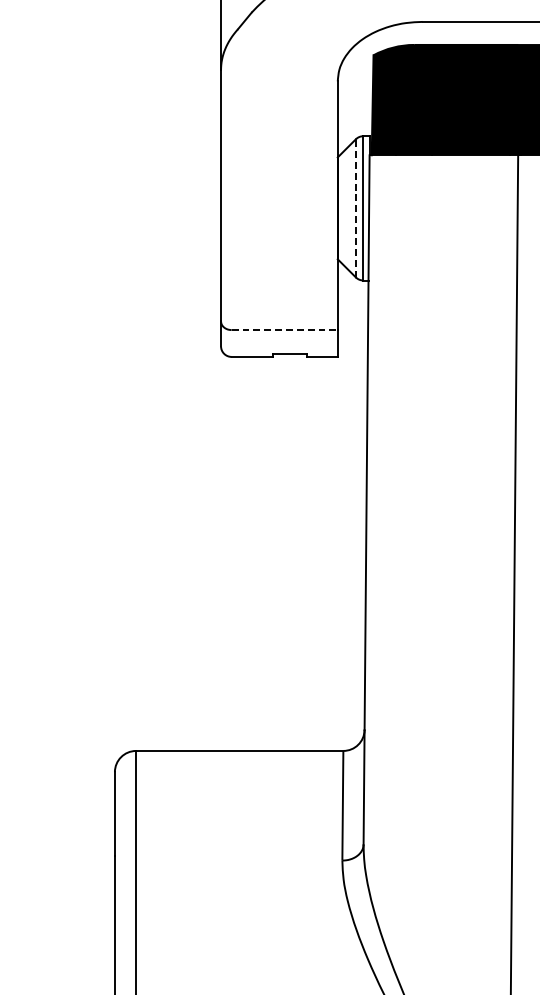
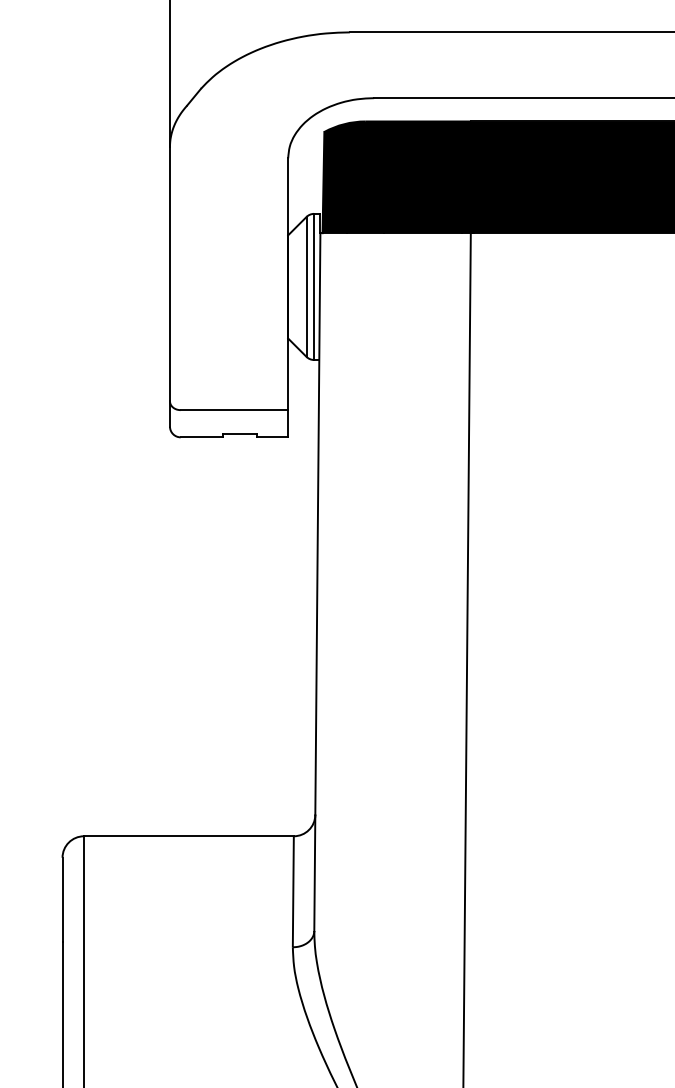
line: (355, 207) -> (306, 286), dashed -> solid
line: (284, 330) -> (234, 410), dashed -> solid

